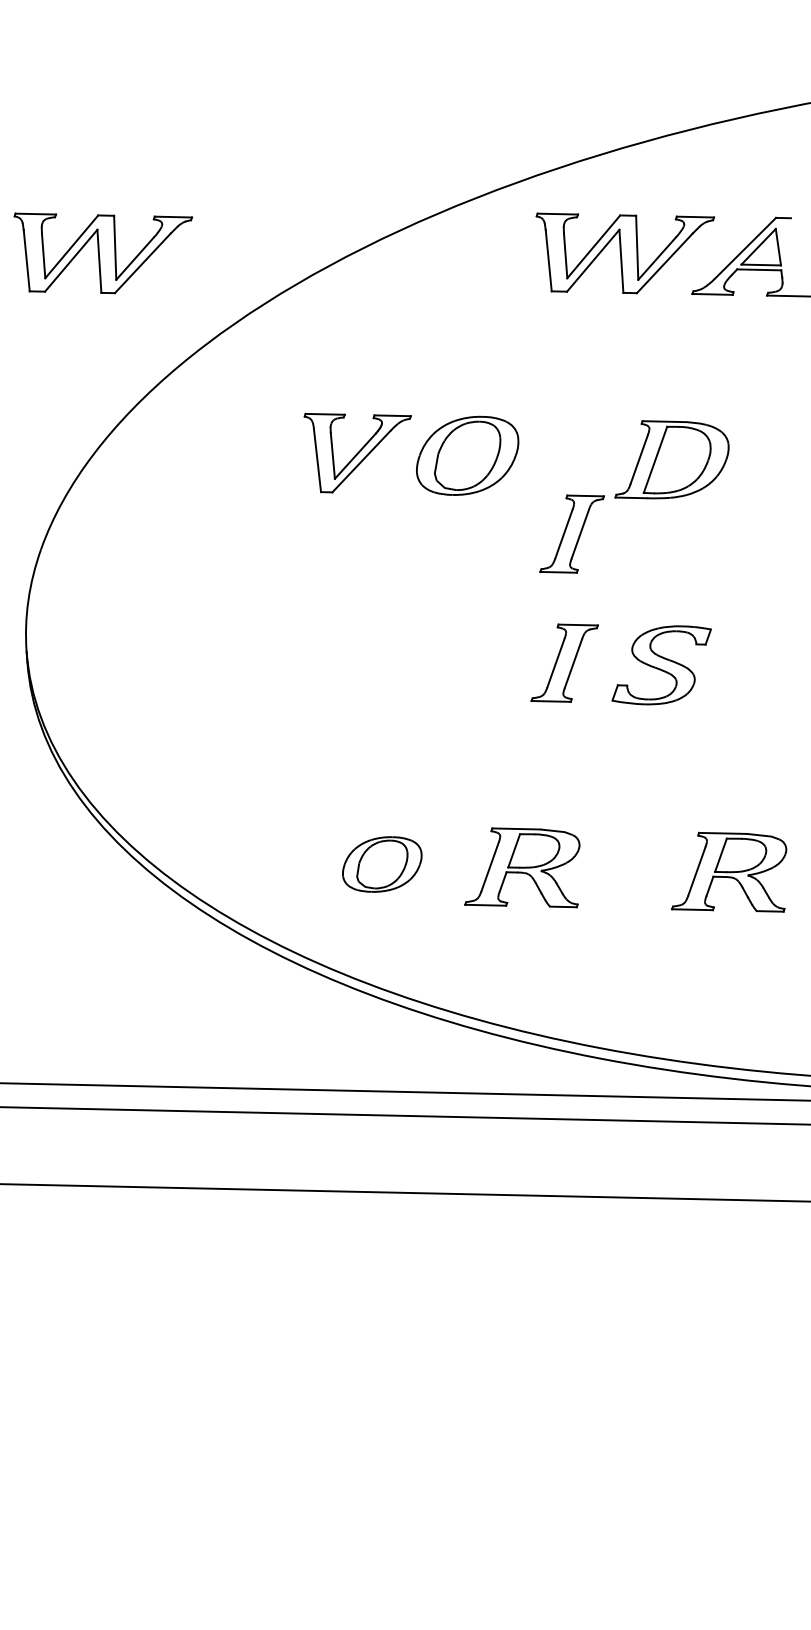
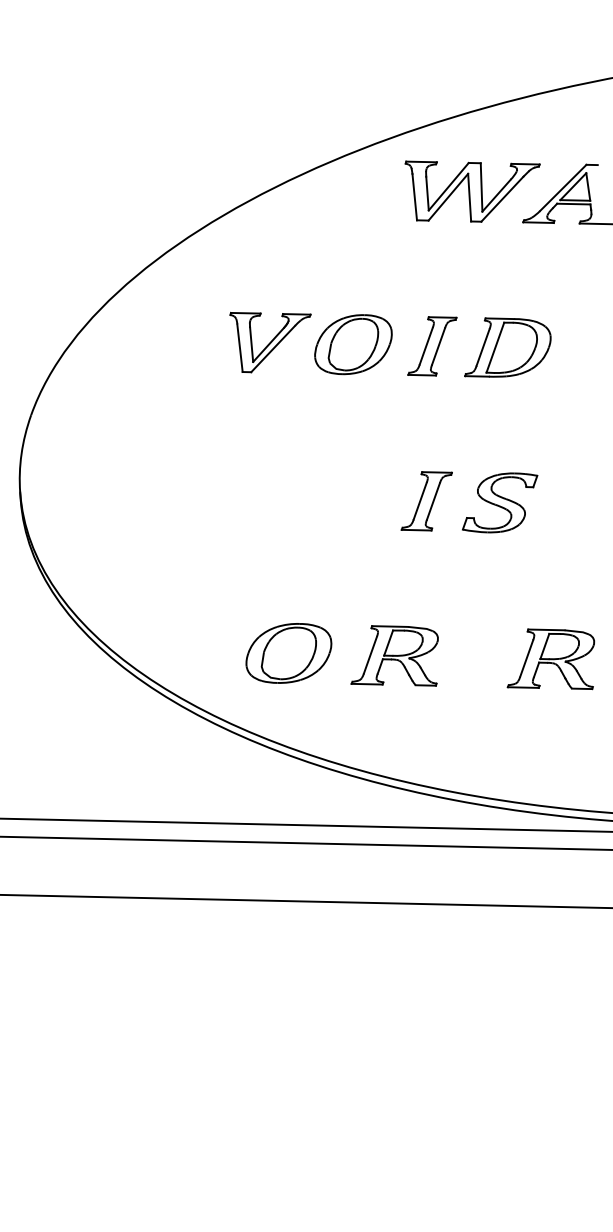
part: (102, 253) -> (77, 191), removed
part: (571, 533) -> (431, 345), moved
part: (382, 864) -> (289, 653), size x1.43

